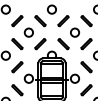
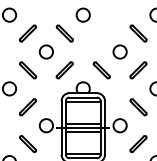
part: (63, 21) -> (101, 34), removed

